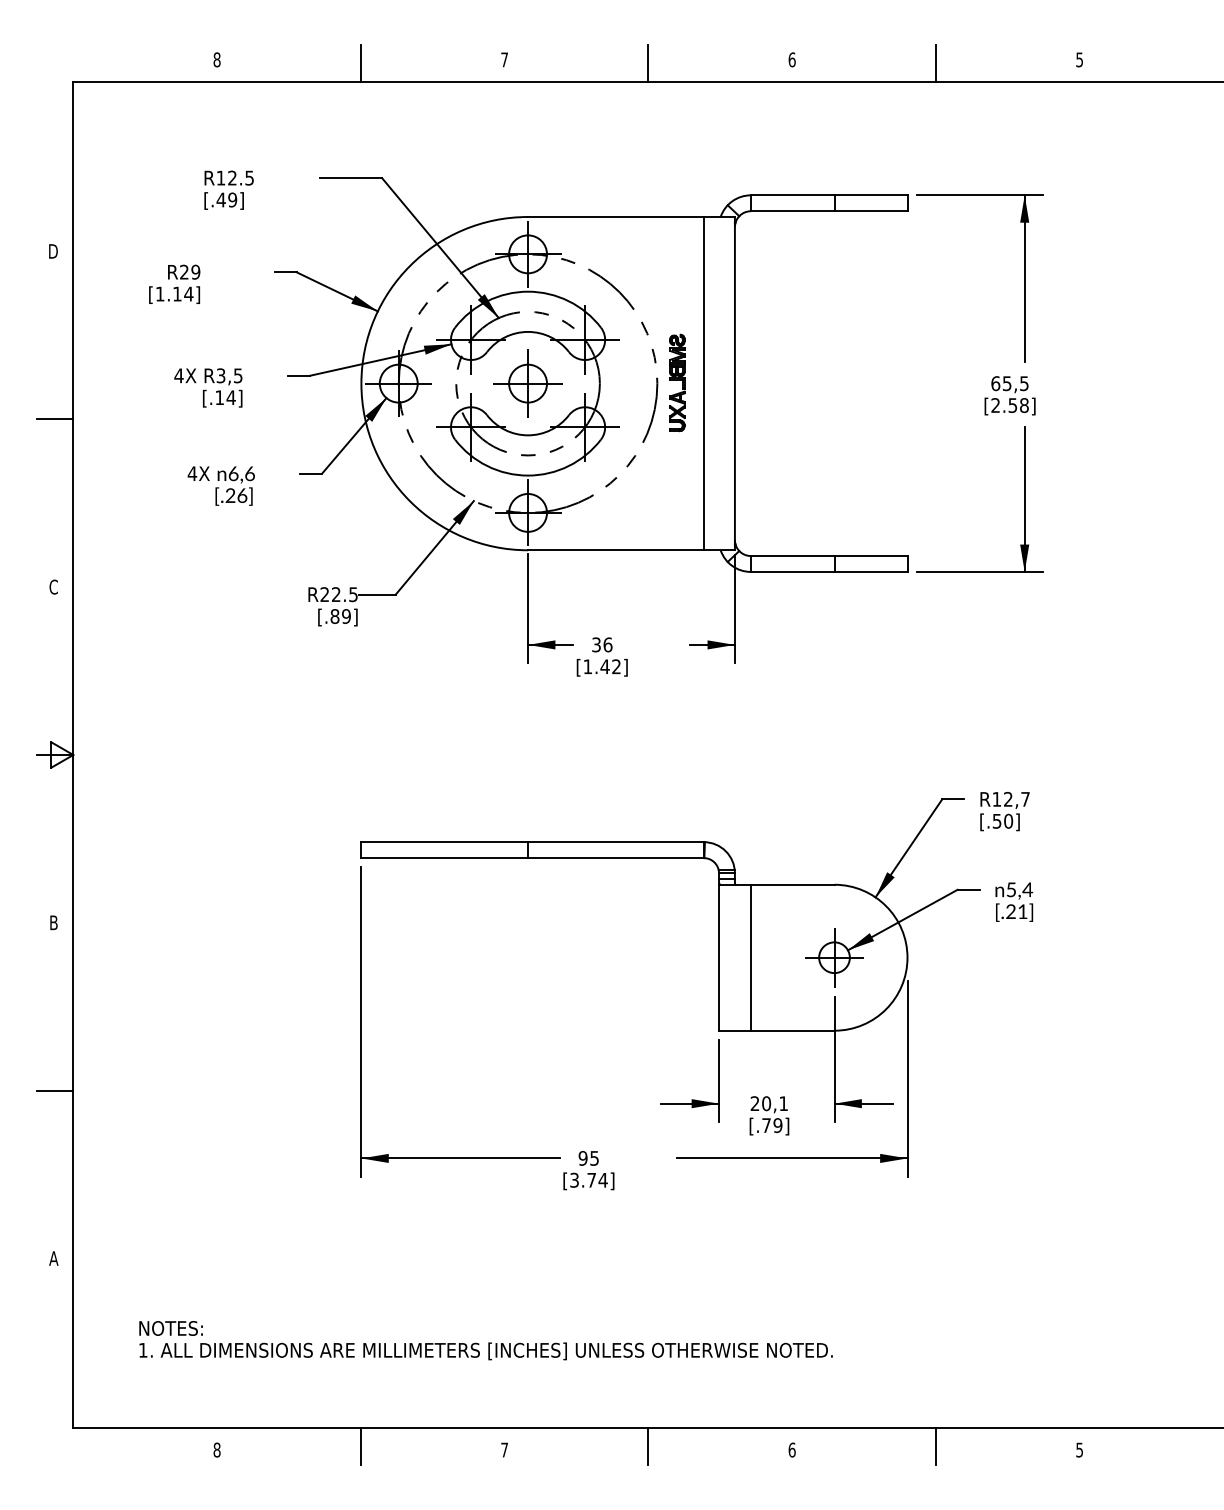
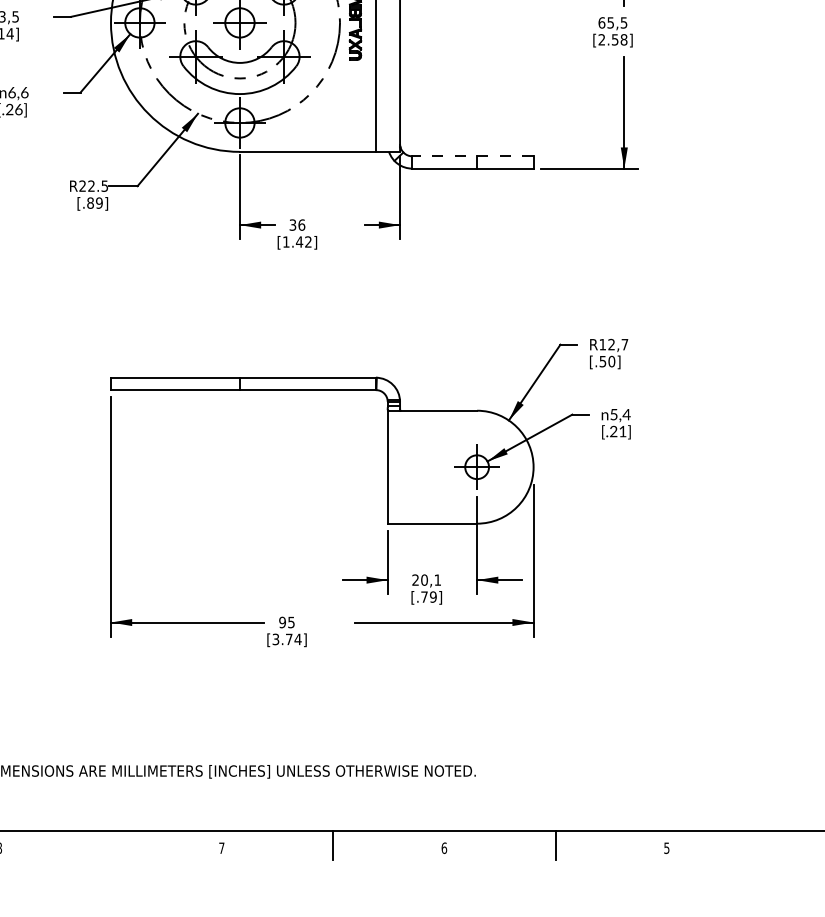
line: (828, 556) -> (472, 156), solid -> dashed
line: (750, 957) -> (412, 467), removed
line: (360, 1446) -> (110, 845), removed

